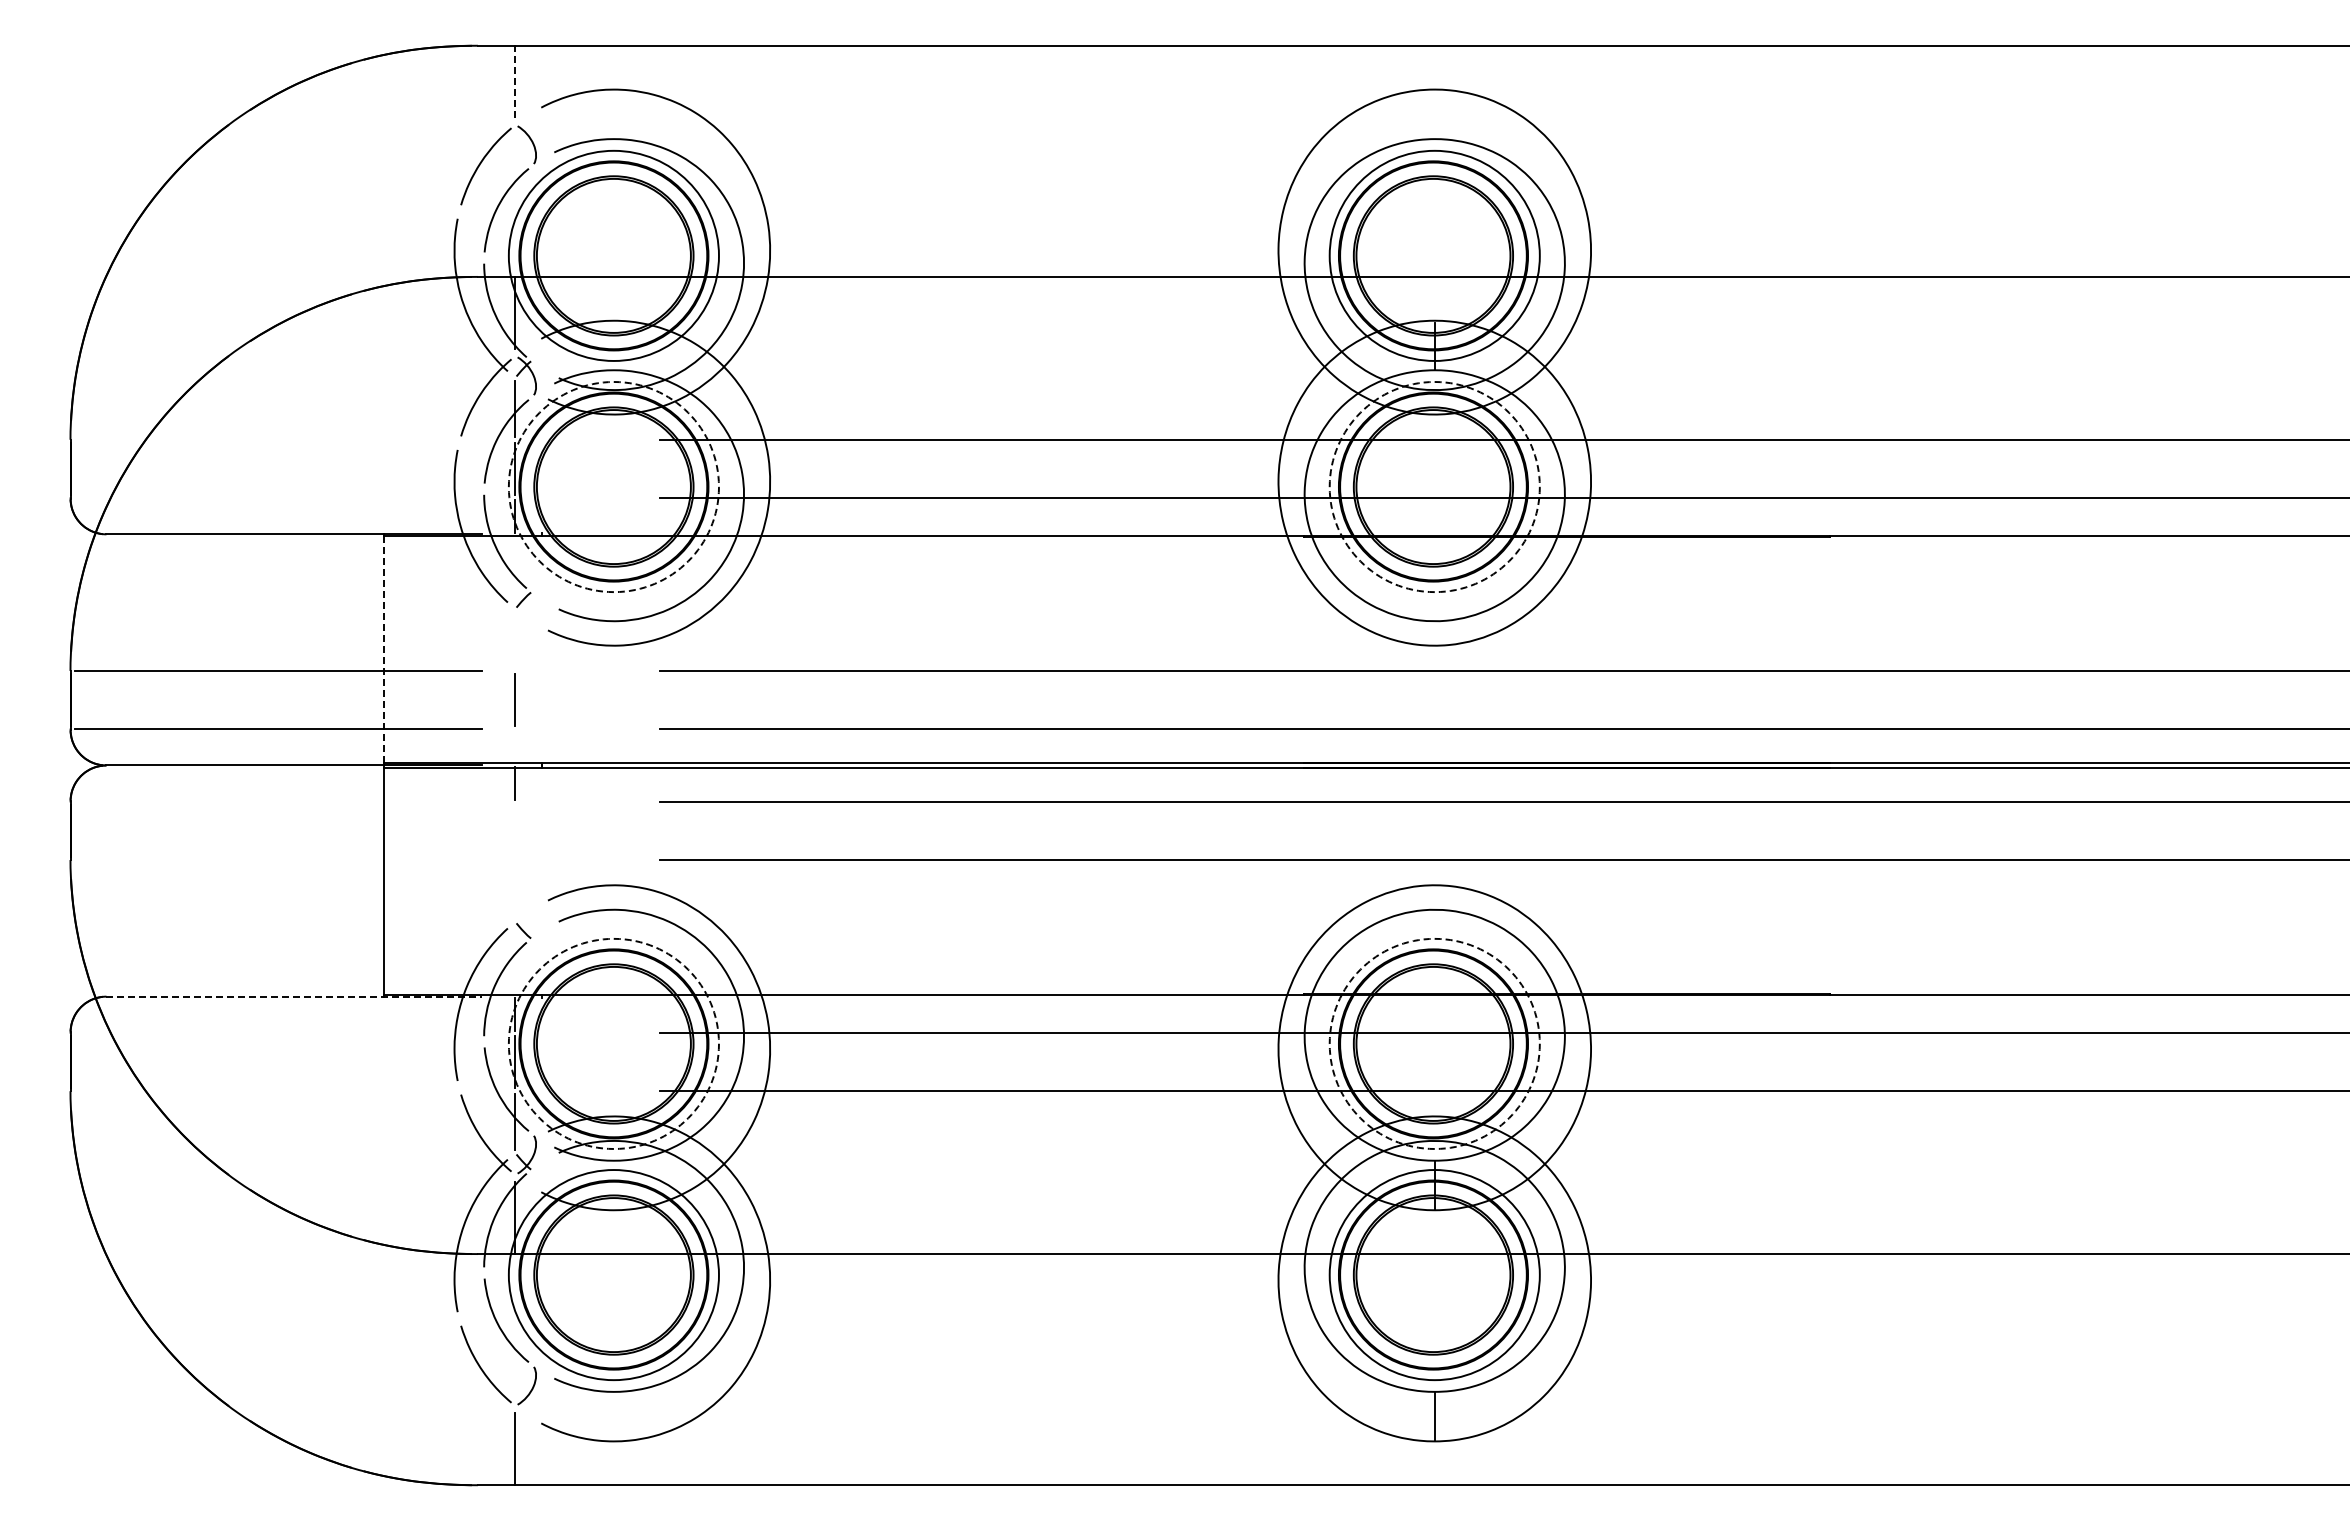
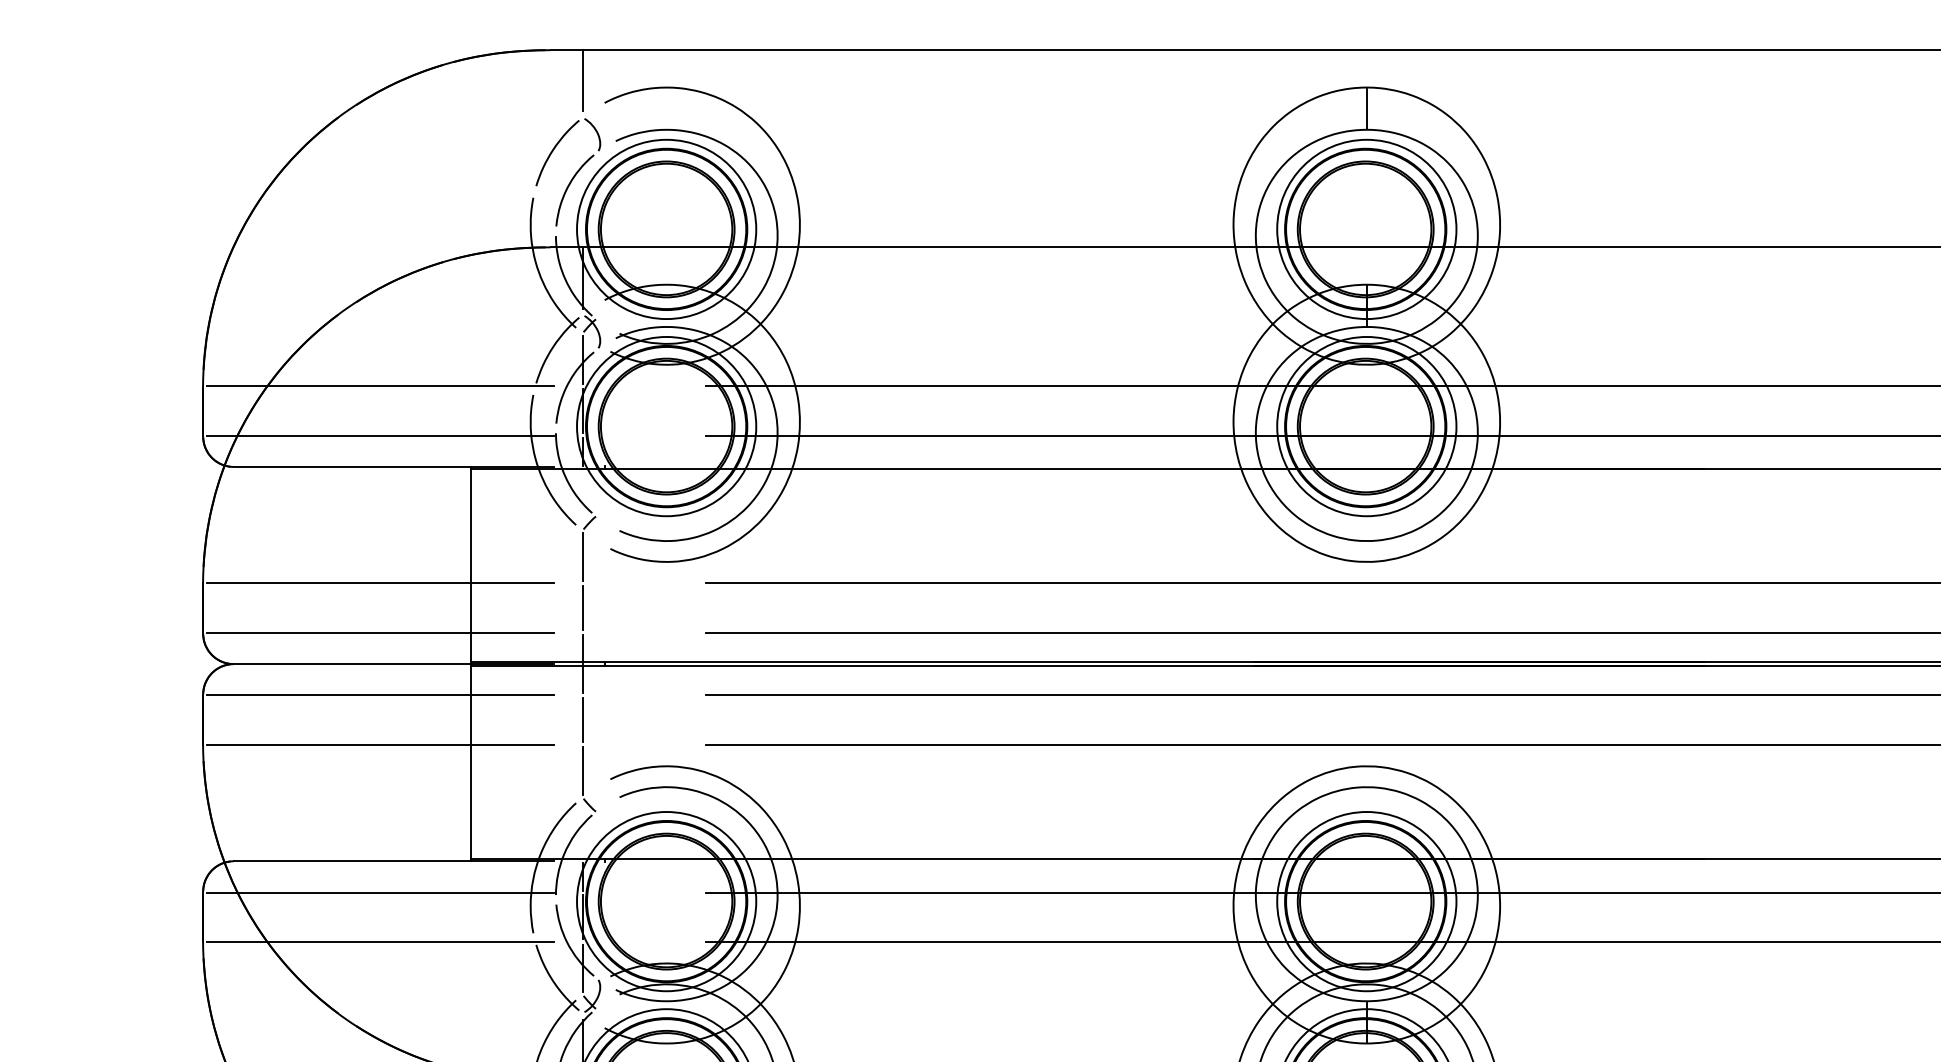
line: (515, 81) -> (582, 80), dashed -> solid
line: (1434, 114) -> (1366, 108), added
line: (278, 439) -> (380, 386), added
circle: (613, 486) -> (666, 426), dashed -> solid
circle: (1434, 486) -> (1366, 426), dashed -> solid
line: (278, 497) -> (380, 435), added
line: (515, 639) -> (582, 556), added
line: (384, 649) -> (470, 565), dashed -> solid
line: (515, 747) -> (582, 648), added
line: (278, 802) -> (380, 695), added
line: (515, 831) -> (582, 720), added
line: (278, 860) -> (380, 745), added
line: (515, 890) -> (582, 770), added
line: (294, 996) -> (394, 861), dashed -> solid
line: (278, 1033) -> (380, 892), added
circle: (613, 1043) -> (666, 901), dashed -> solid
circle: (1434, 1043) -> (1366, 901), dashed -> solid
line: (278, 1091) -> (380, 942), added

